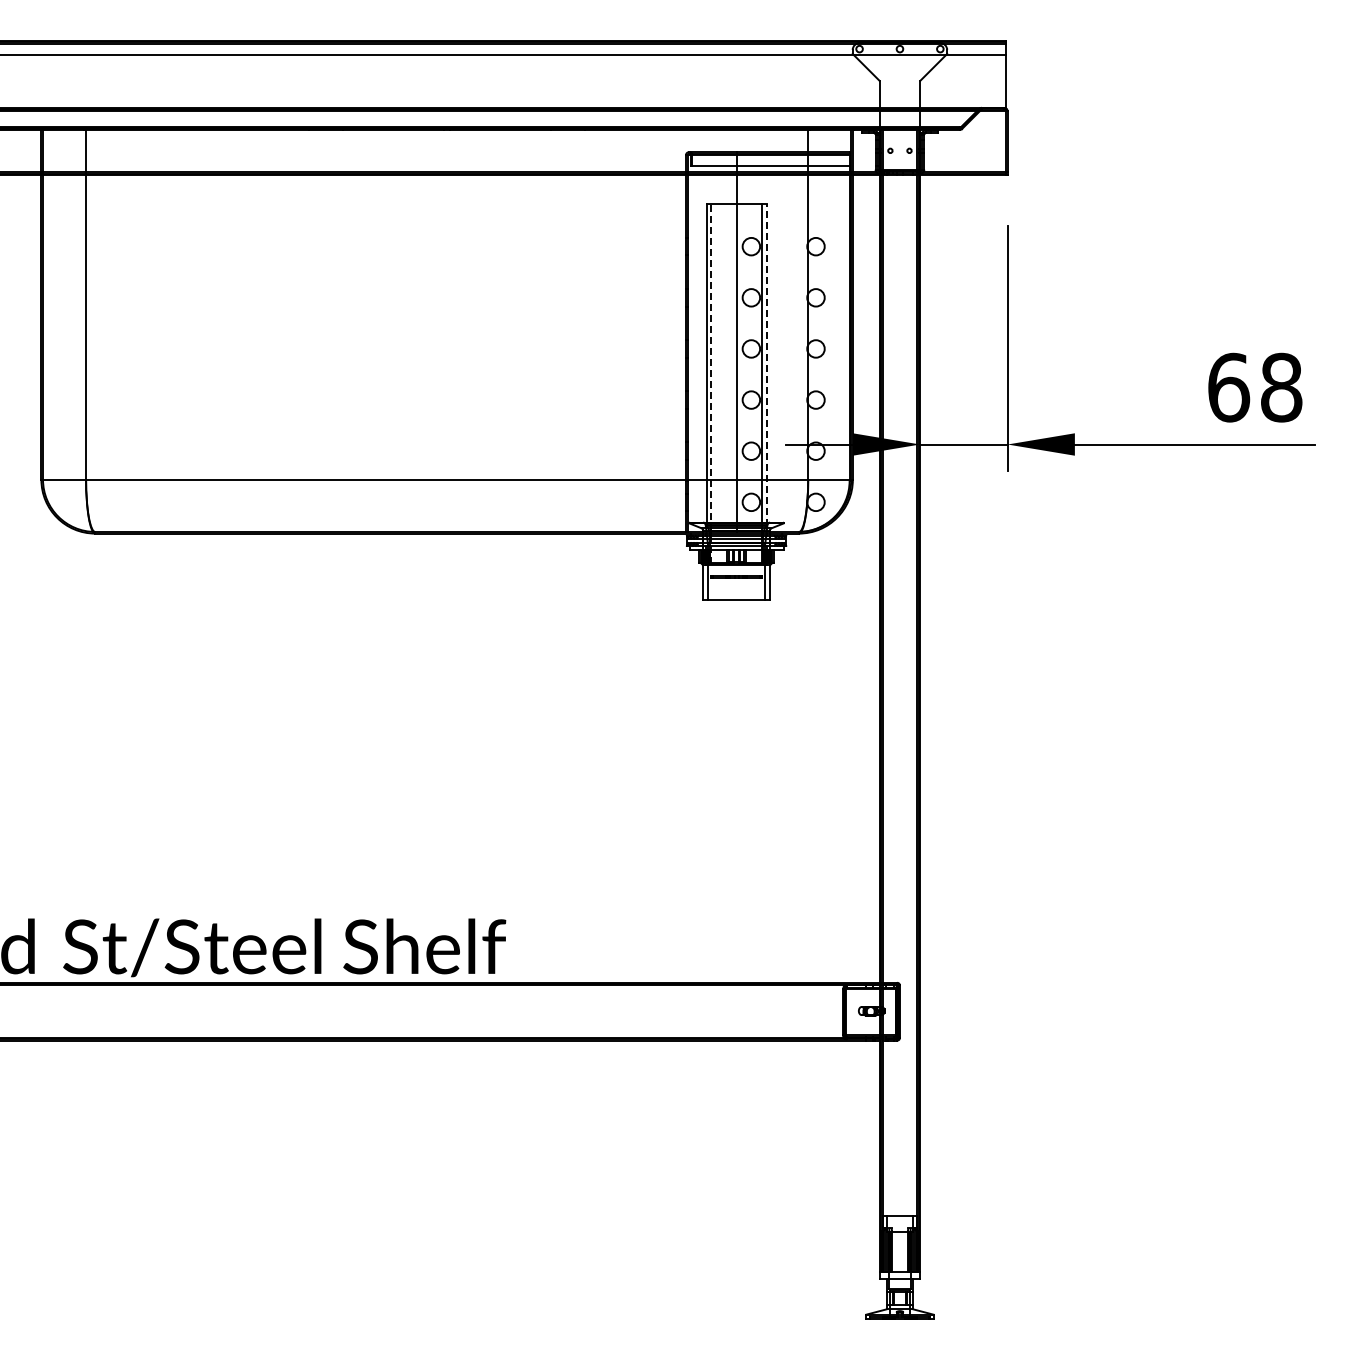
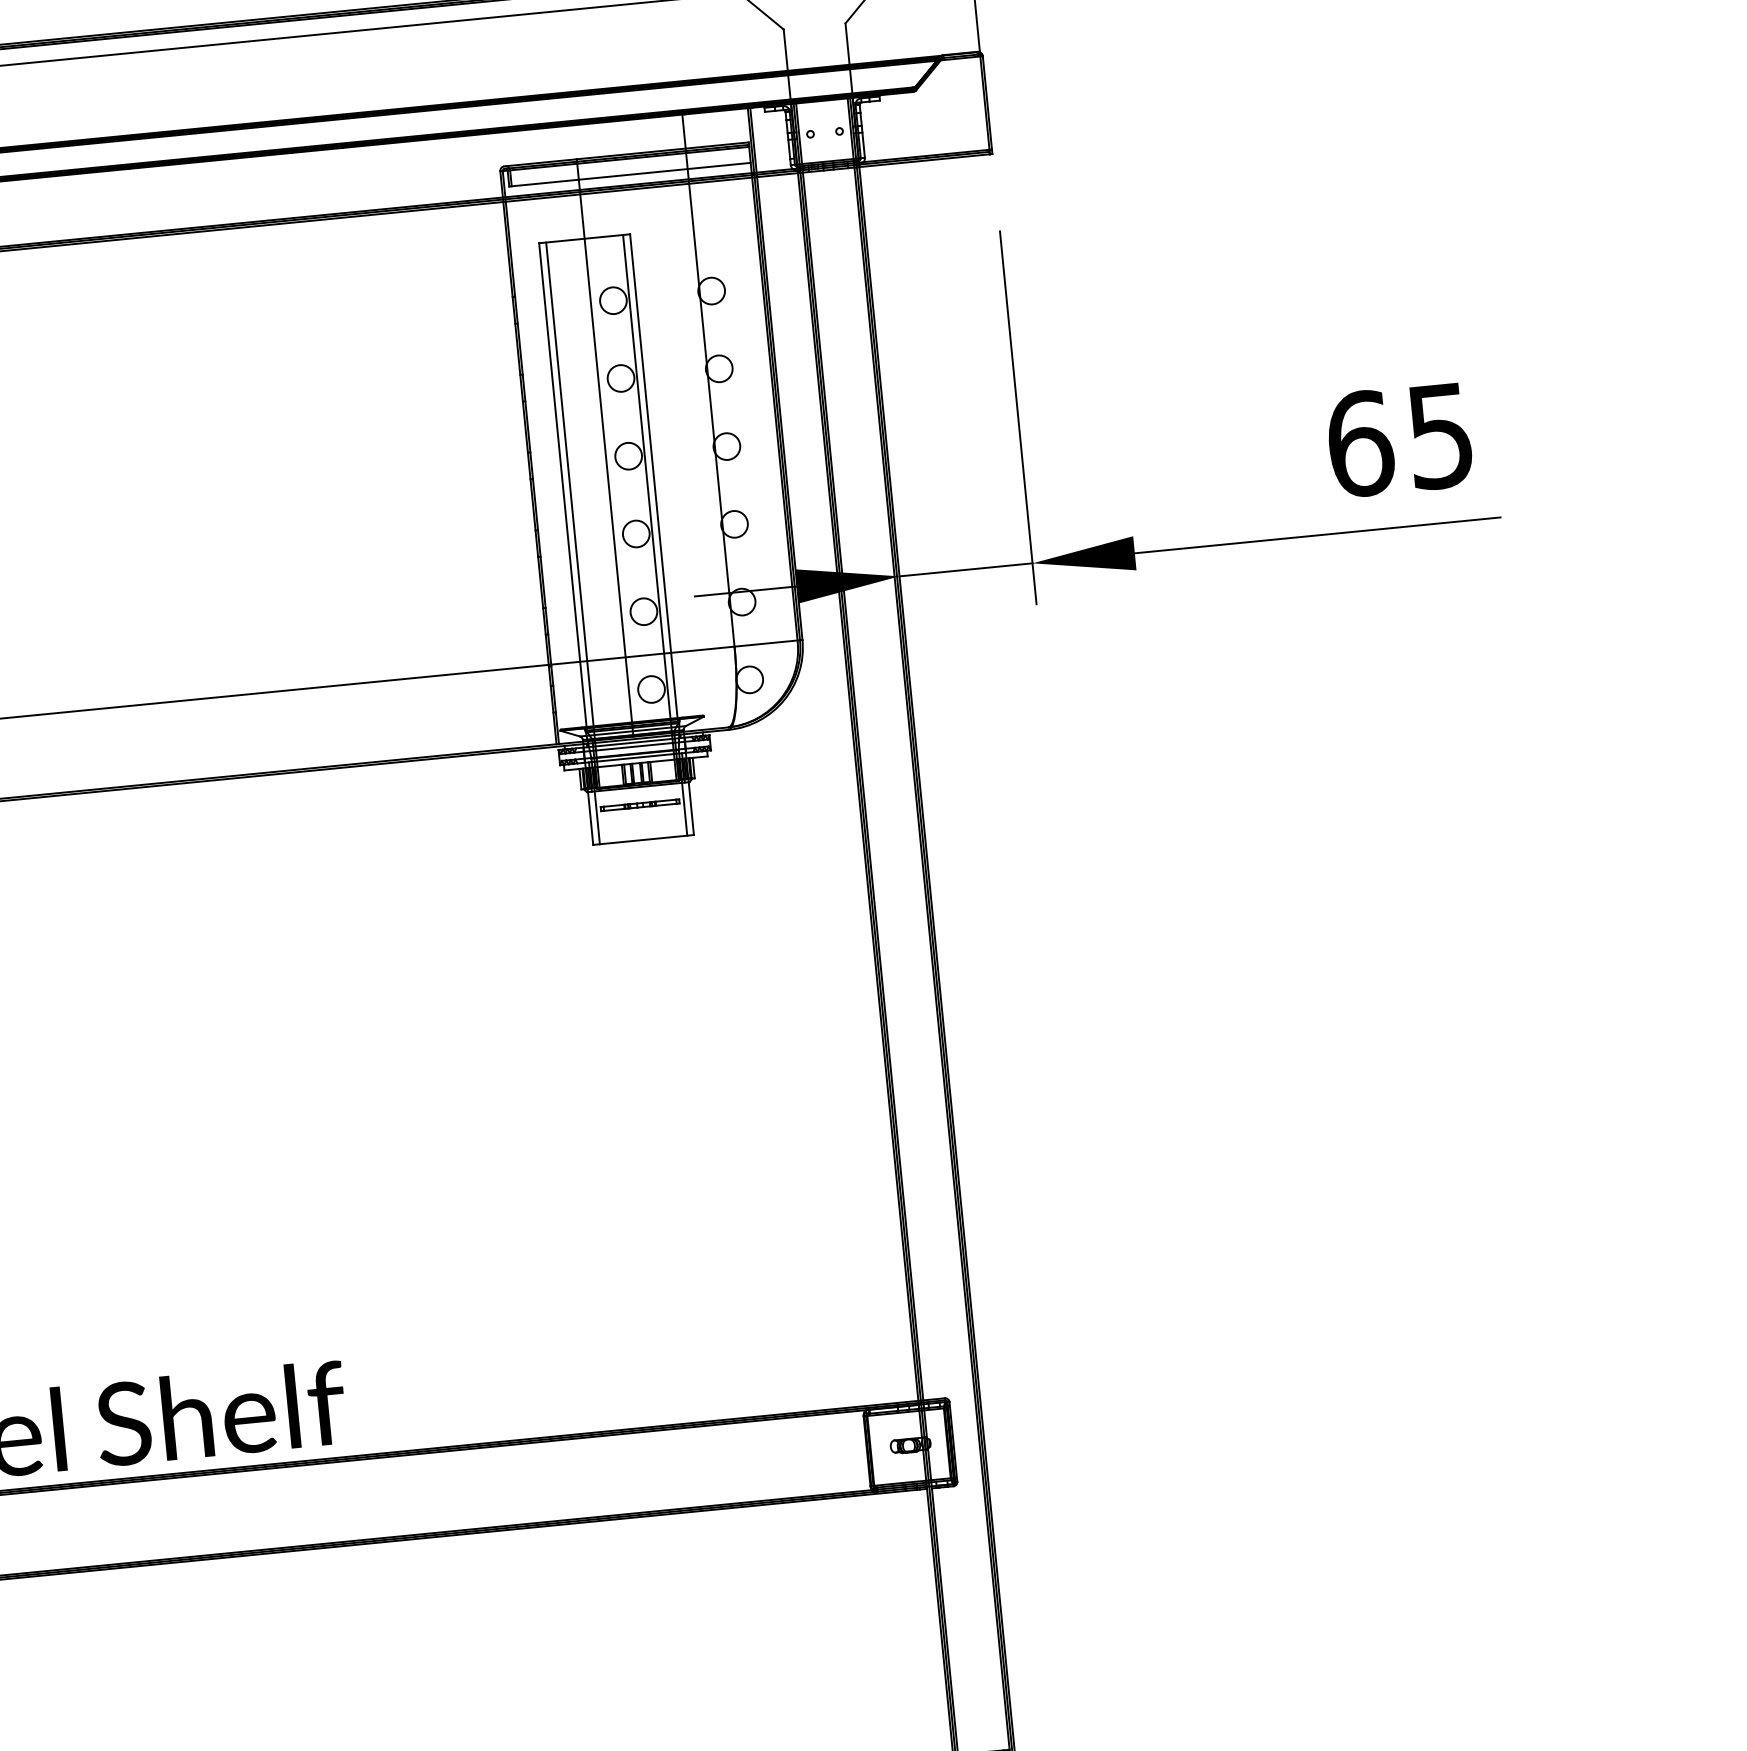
line: (766, 365) -> (654, 479), dashed -> solid
line: (711, 384) -> (573, 516), dashed -> solid
text: (1281, 387) -> (1440, 435), 68 -> 65

